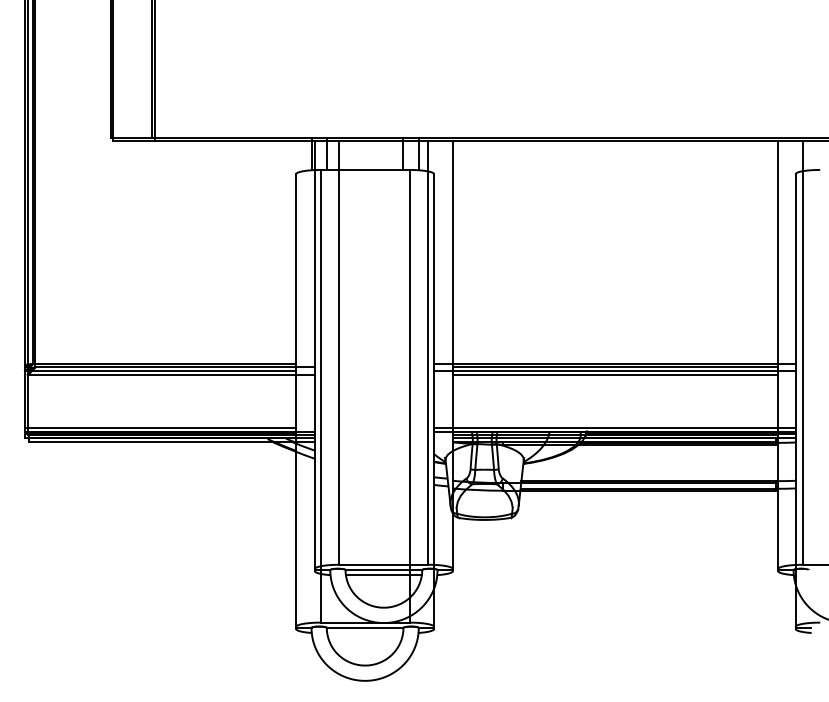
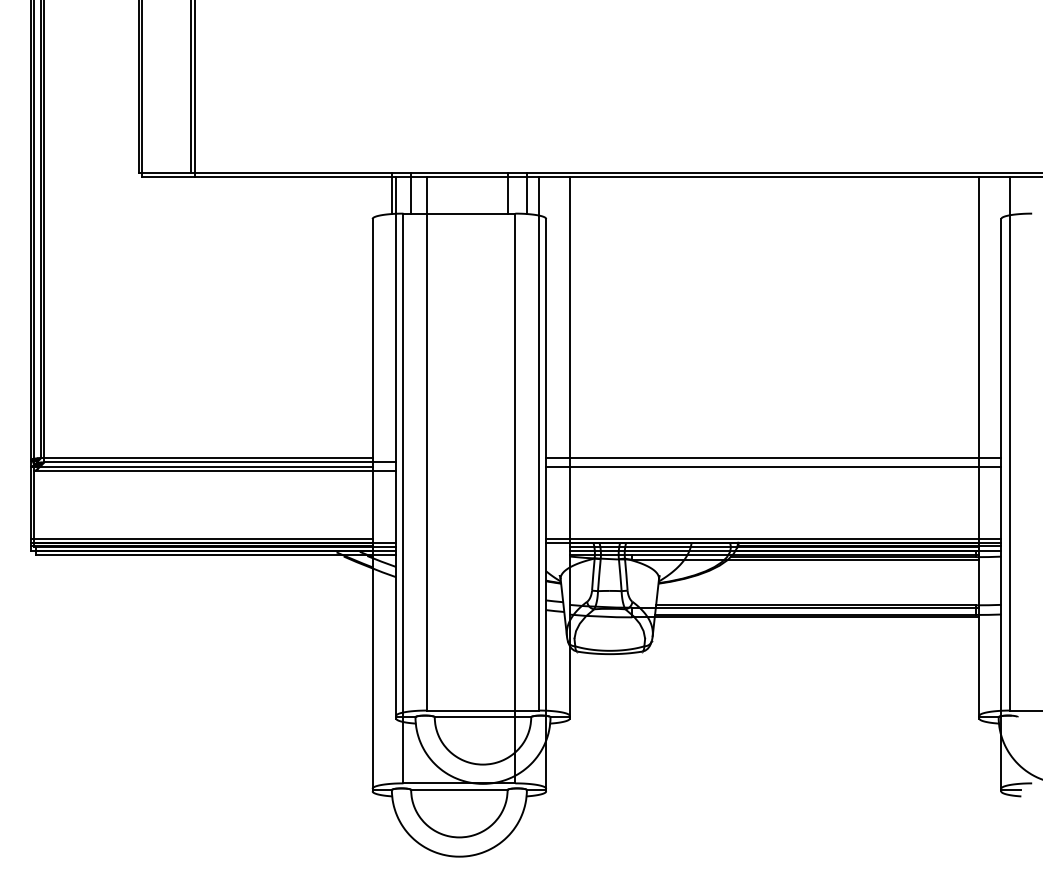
line: (615, 367) -> (774, 462), removed
line: (615, 374) -> (774, 471), removed
line: (383, 575) -> (482, 723), removed

